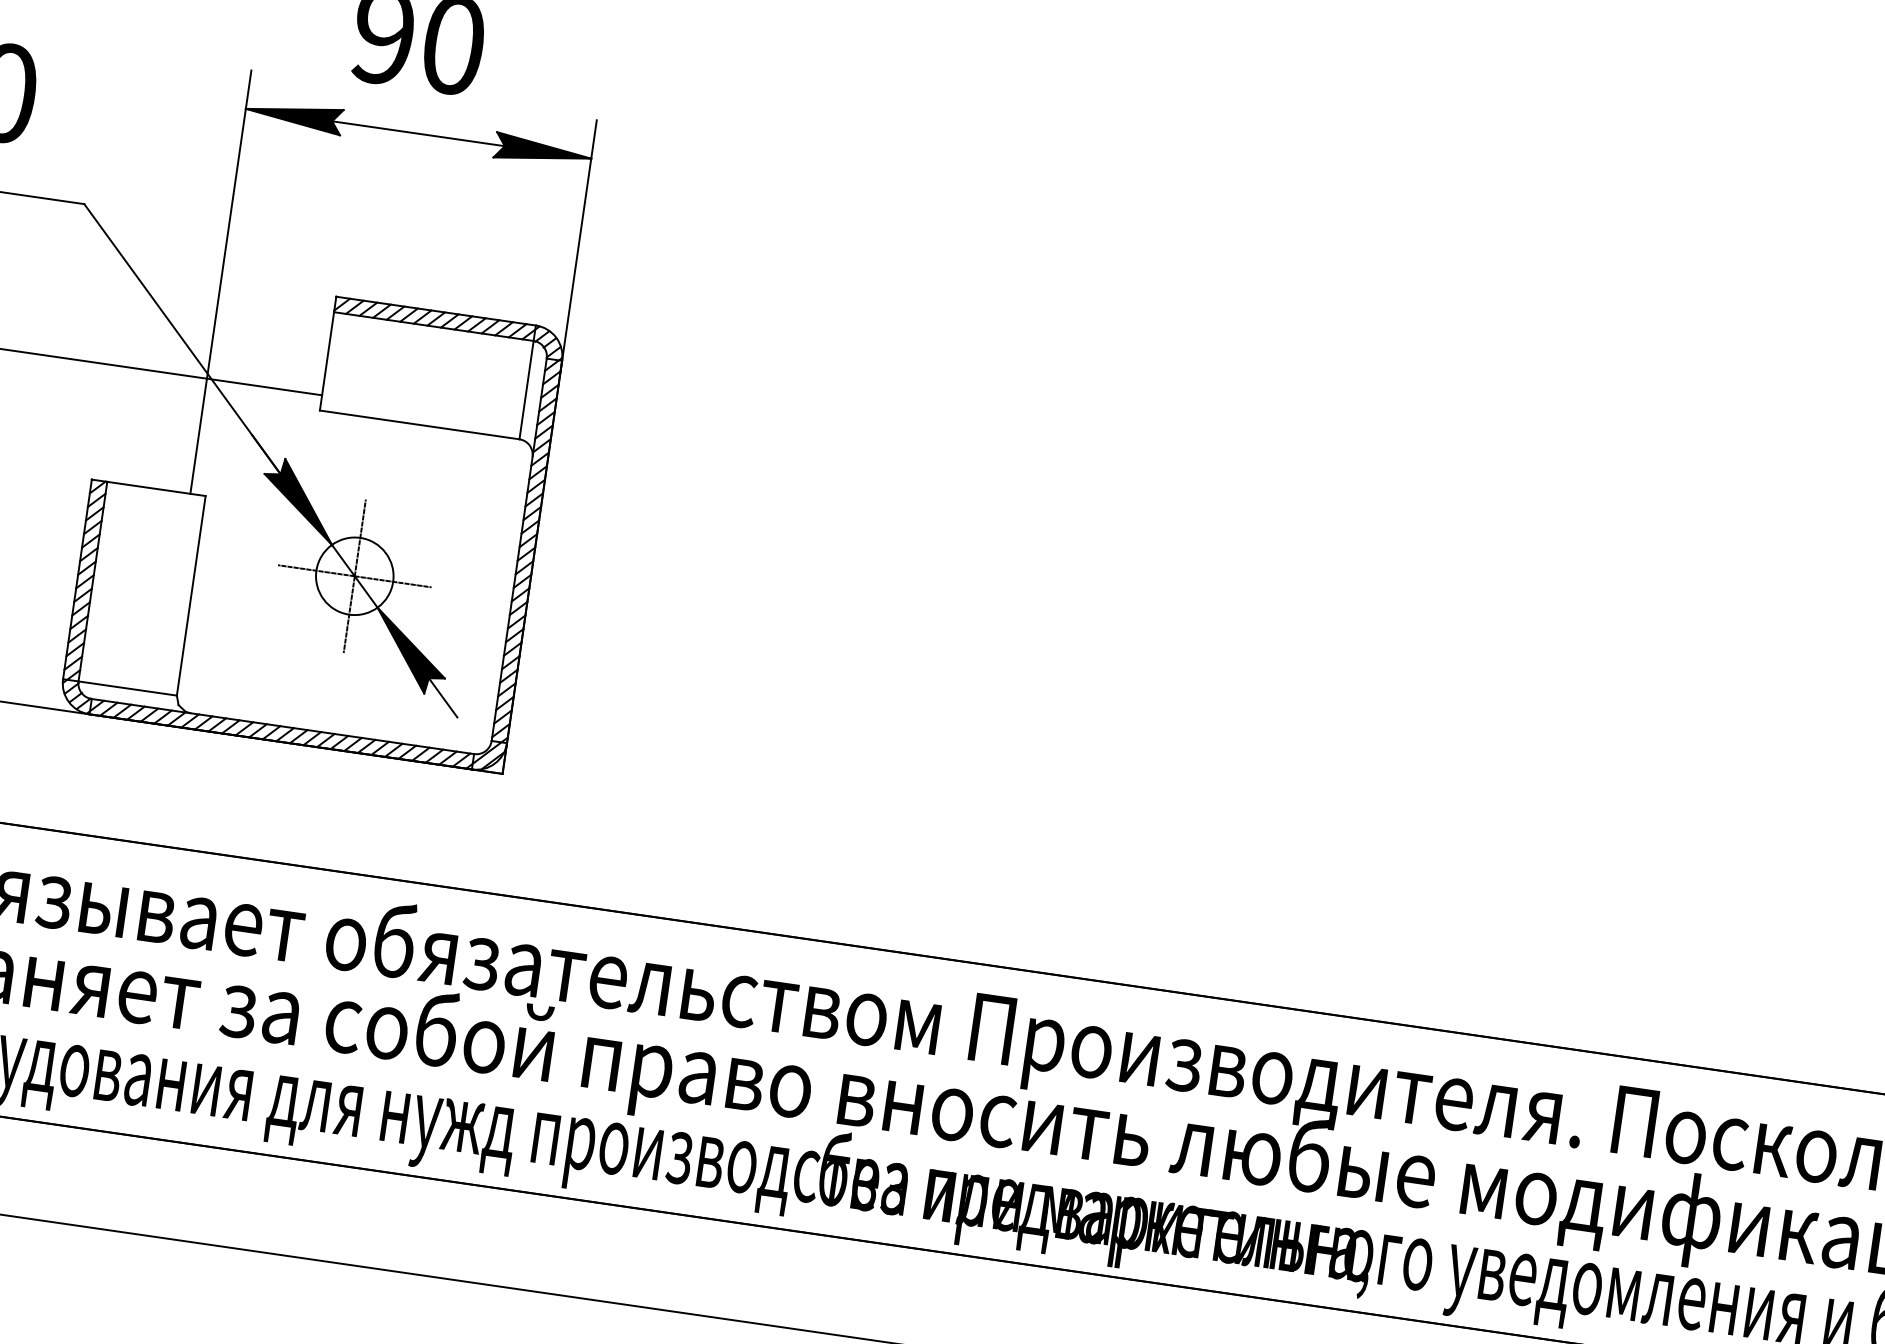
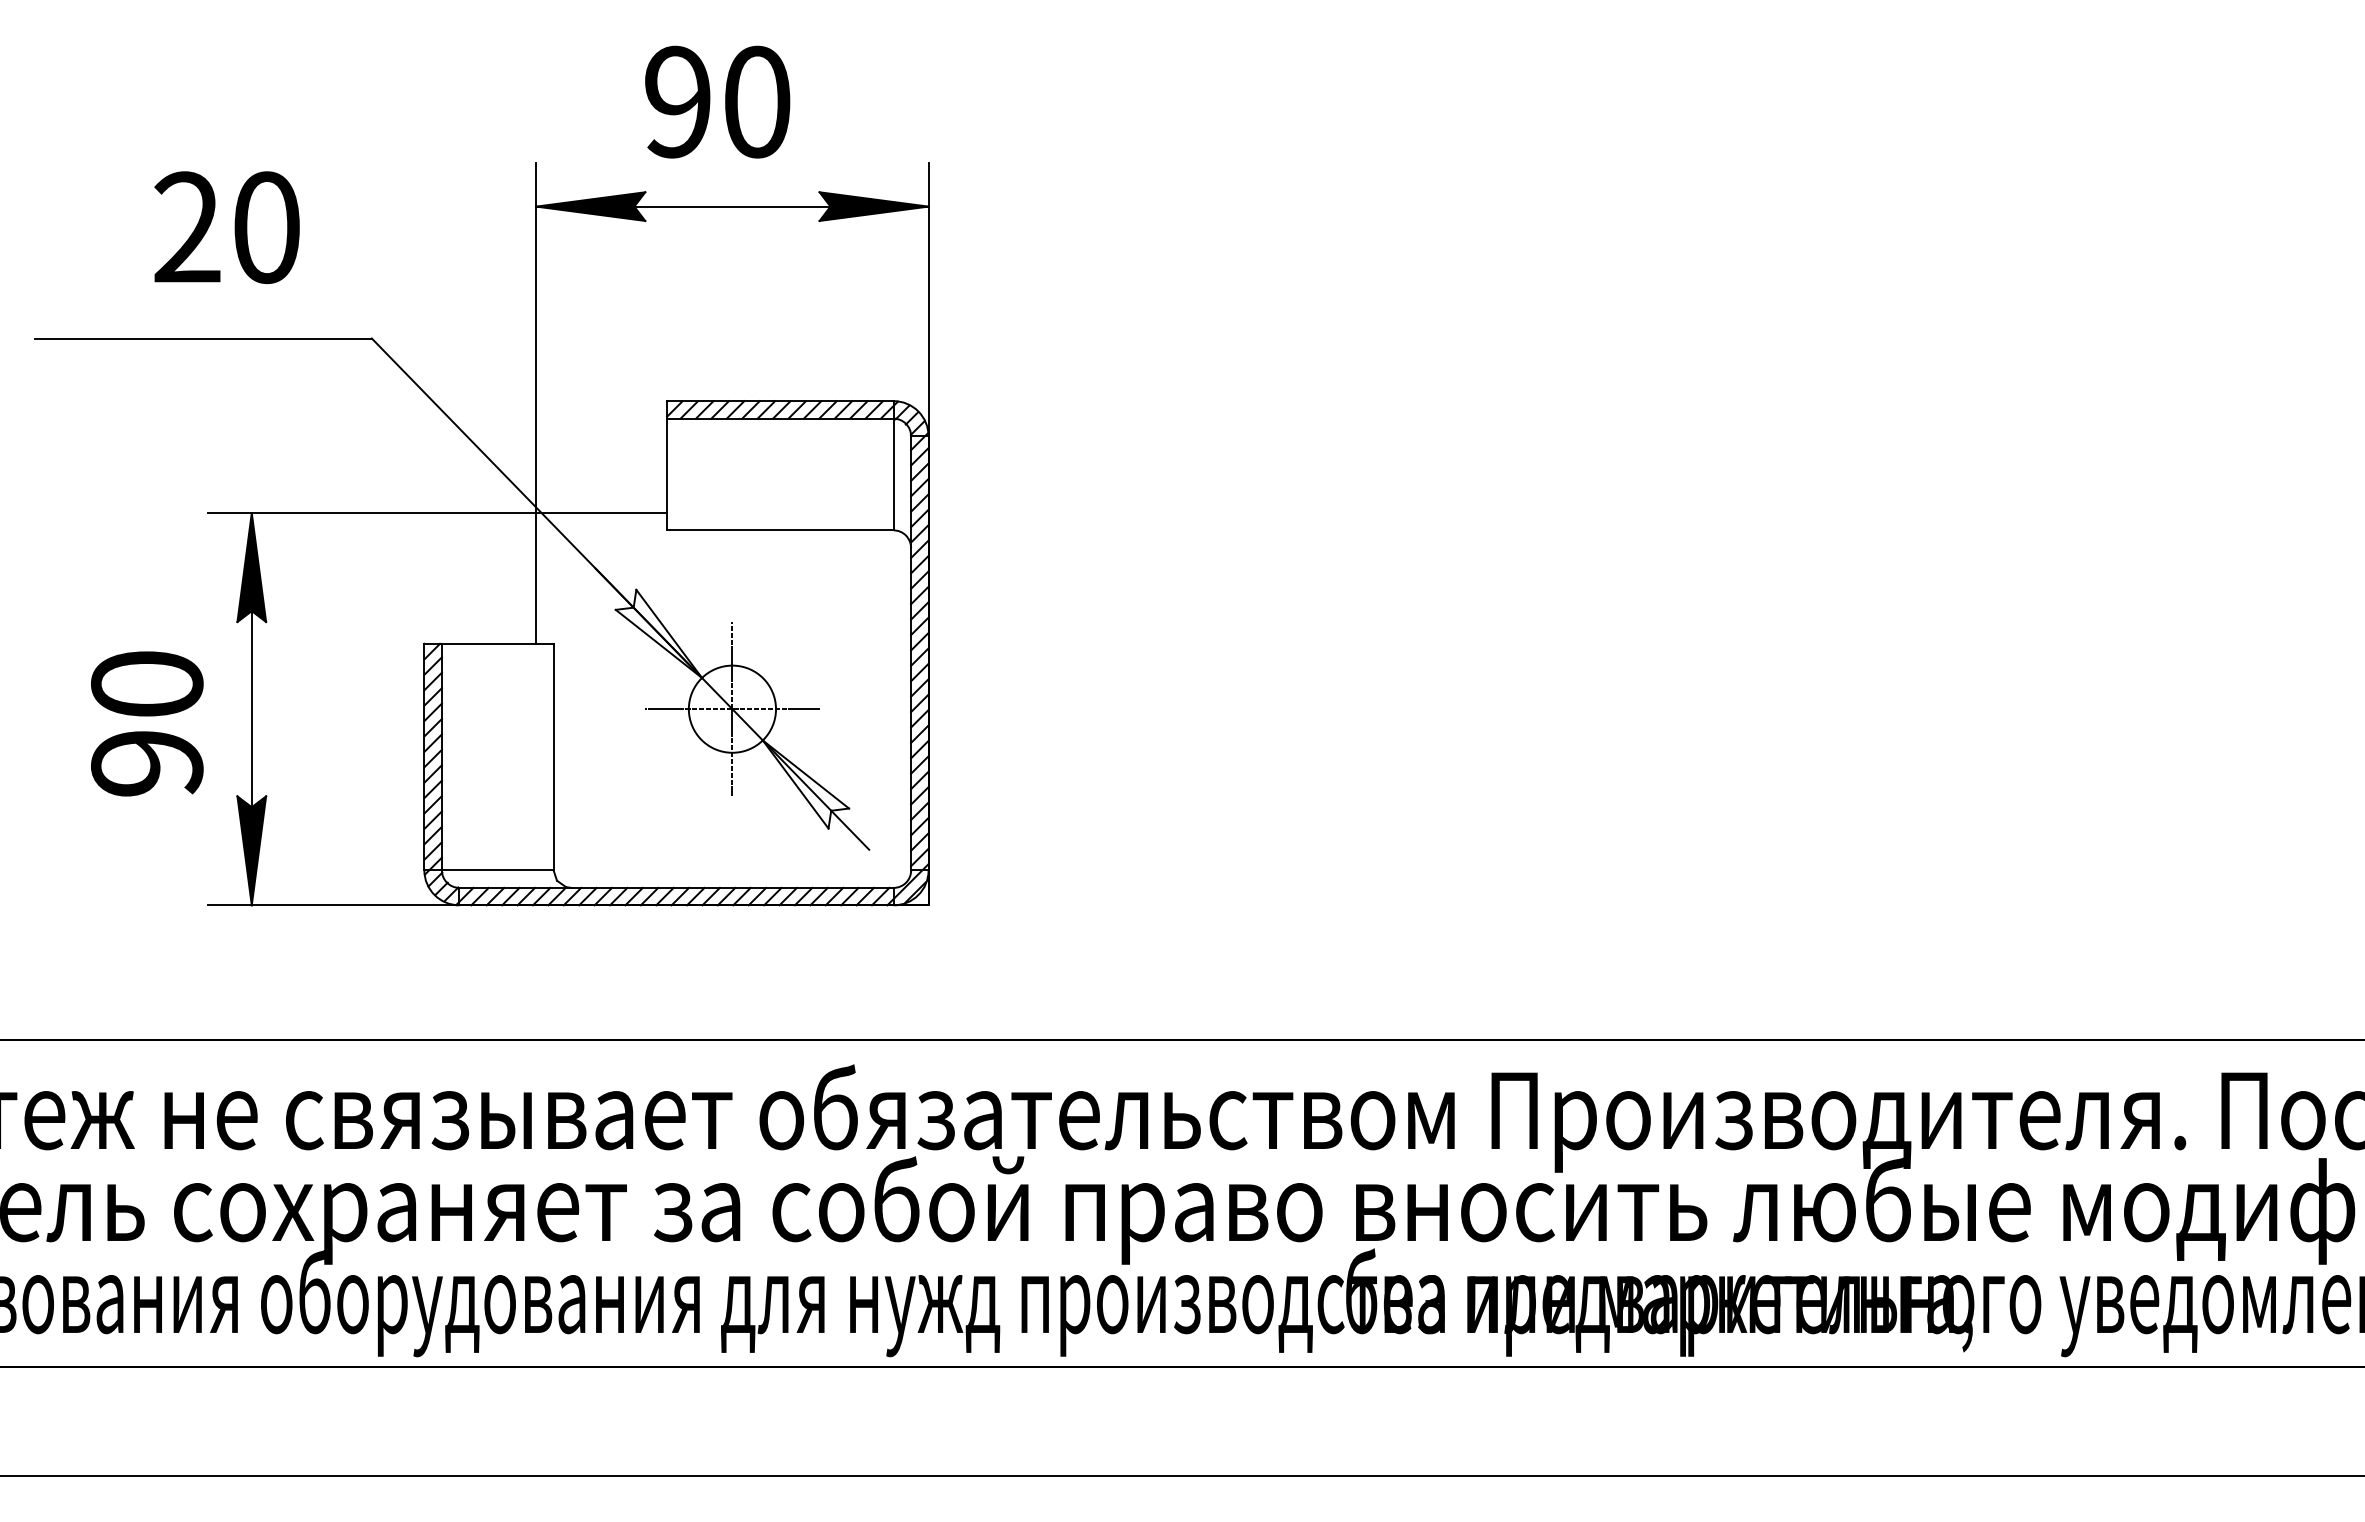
fill: (299, 500) -> (658, 633), removed
fill: (409, 651) -> (805, 784), removed

